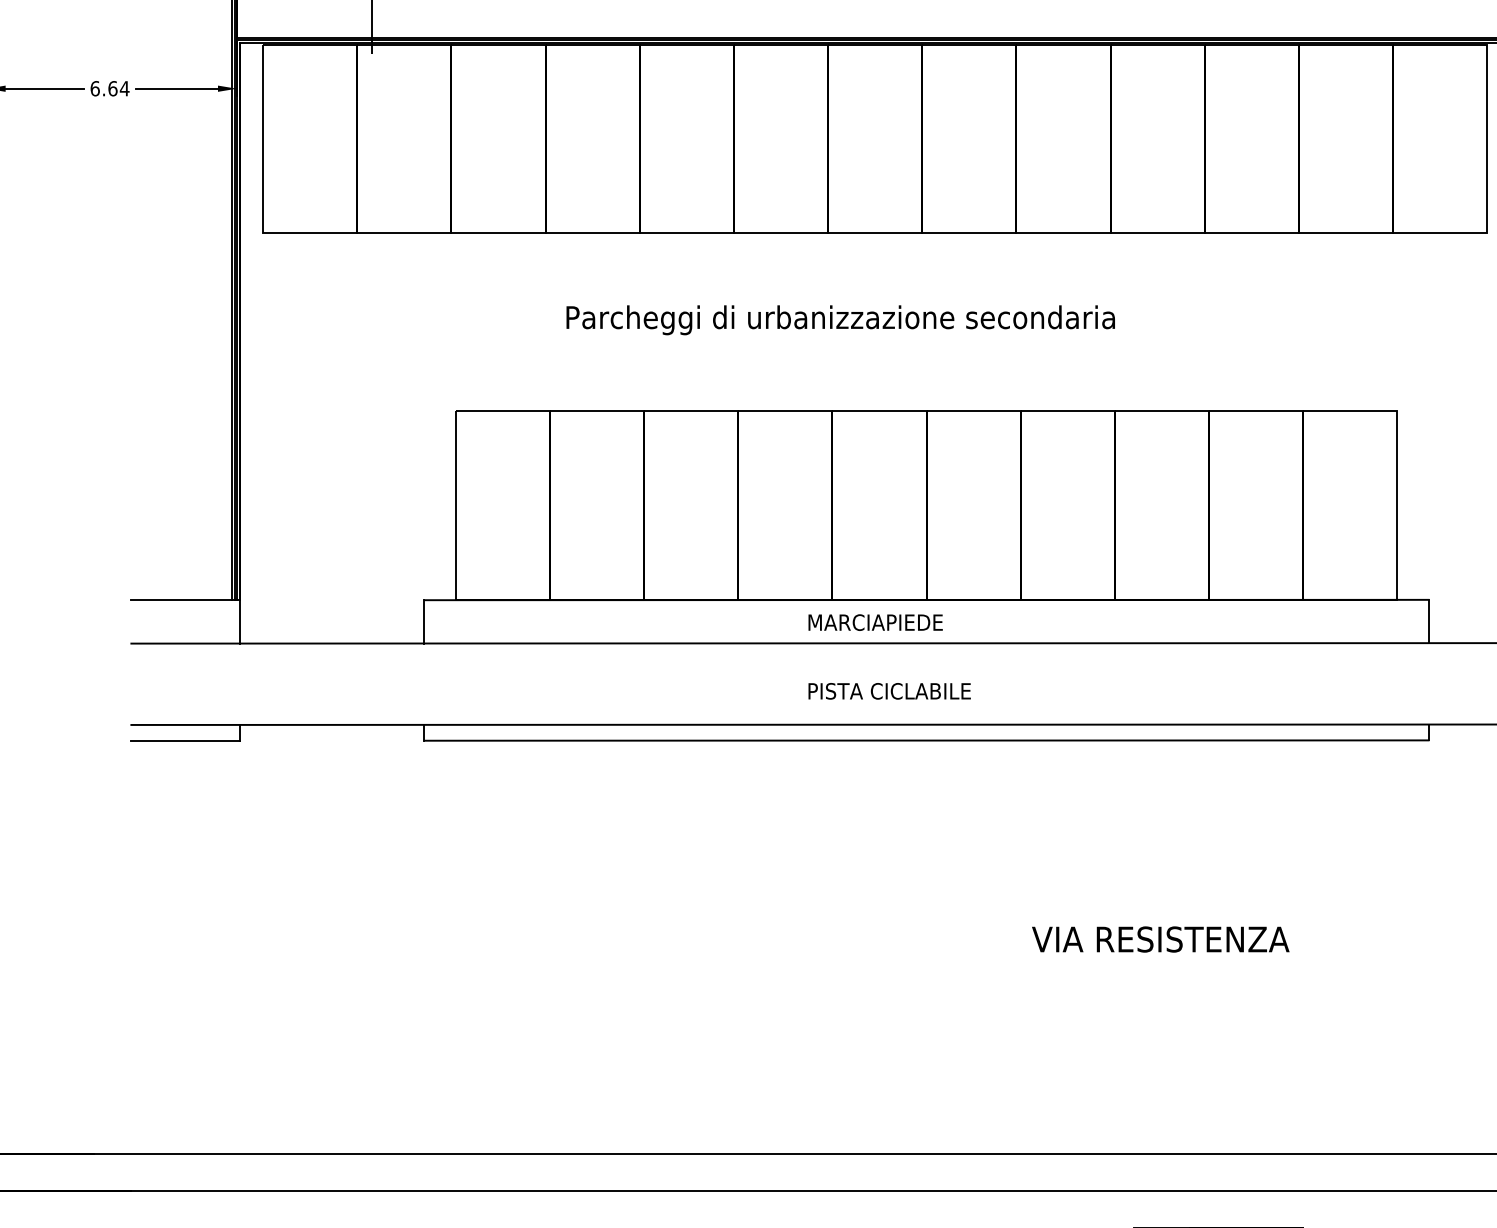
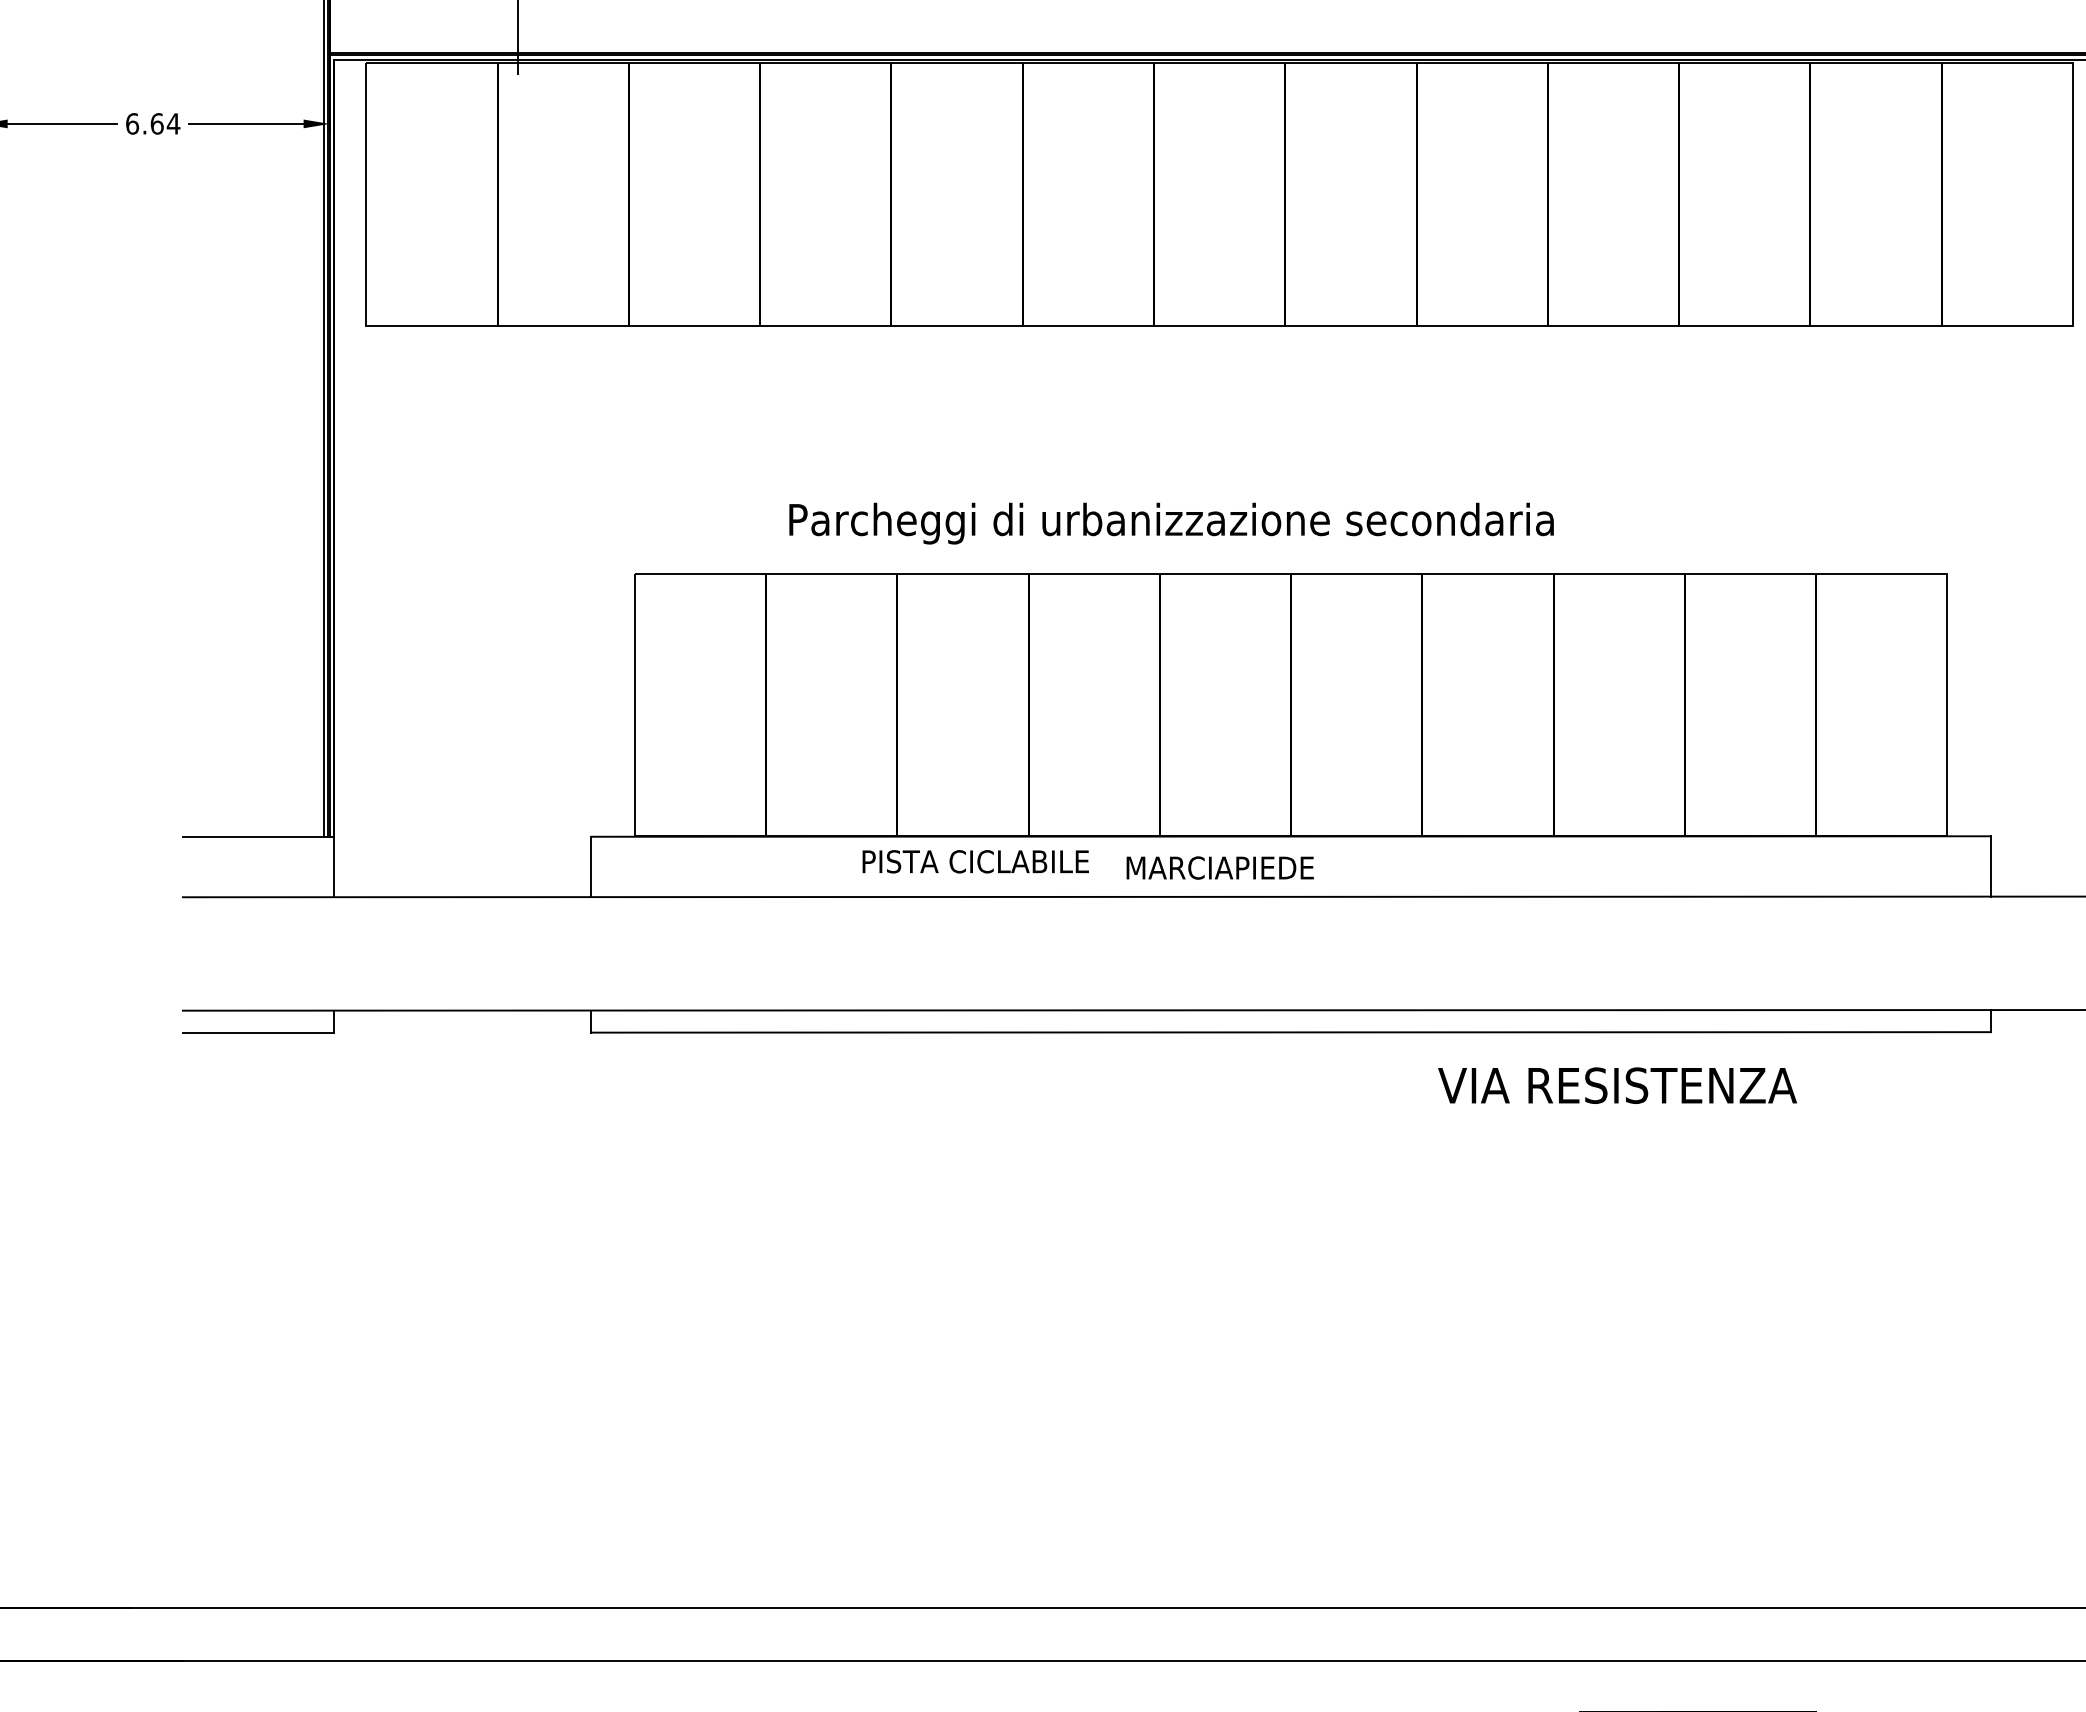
text: (840, 320) -> (1171, 523), moved
text: (889, 691) -> (975, 861), moved
text: (1160, 939) -> (1617, 1085), moved

